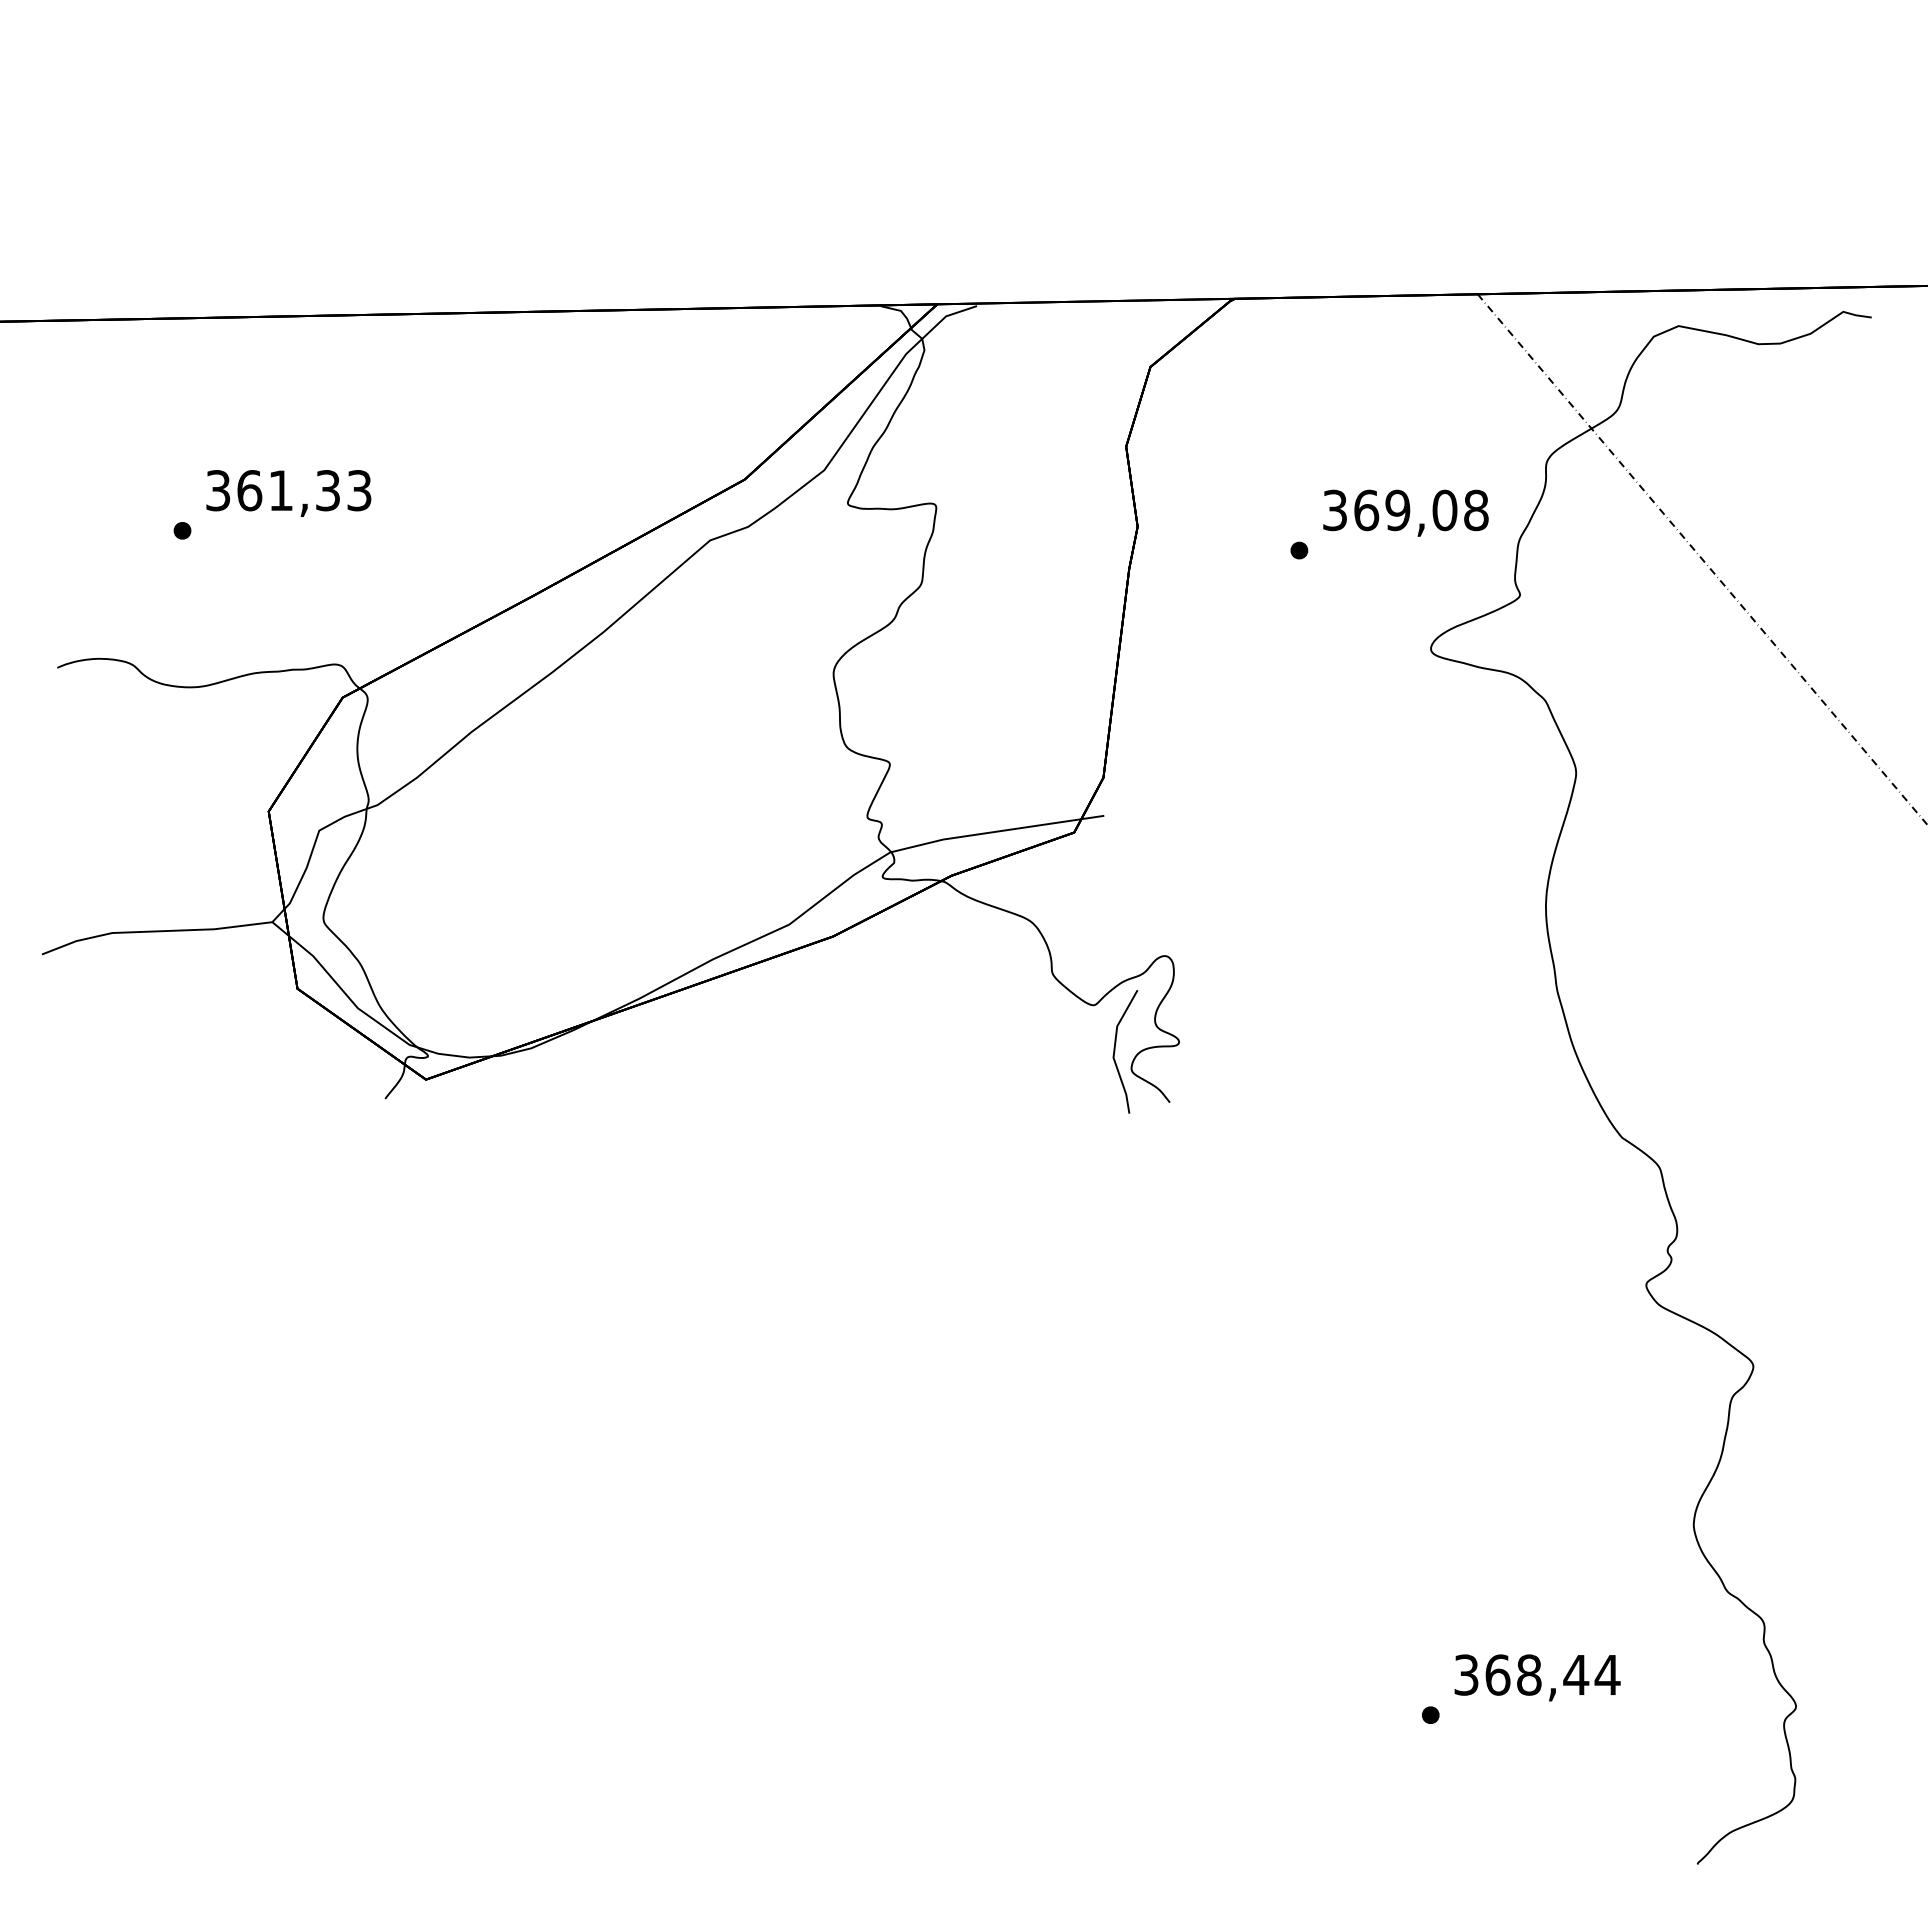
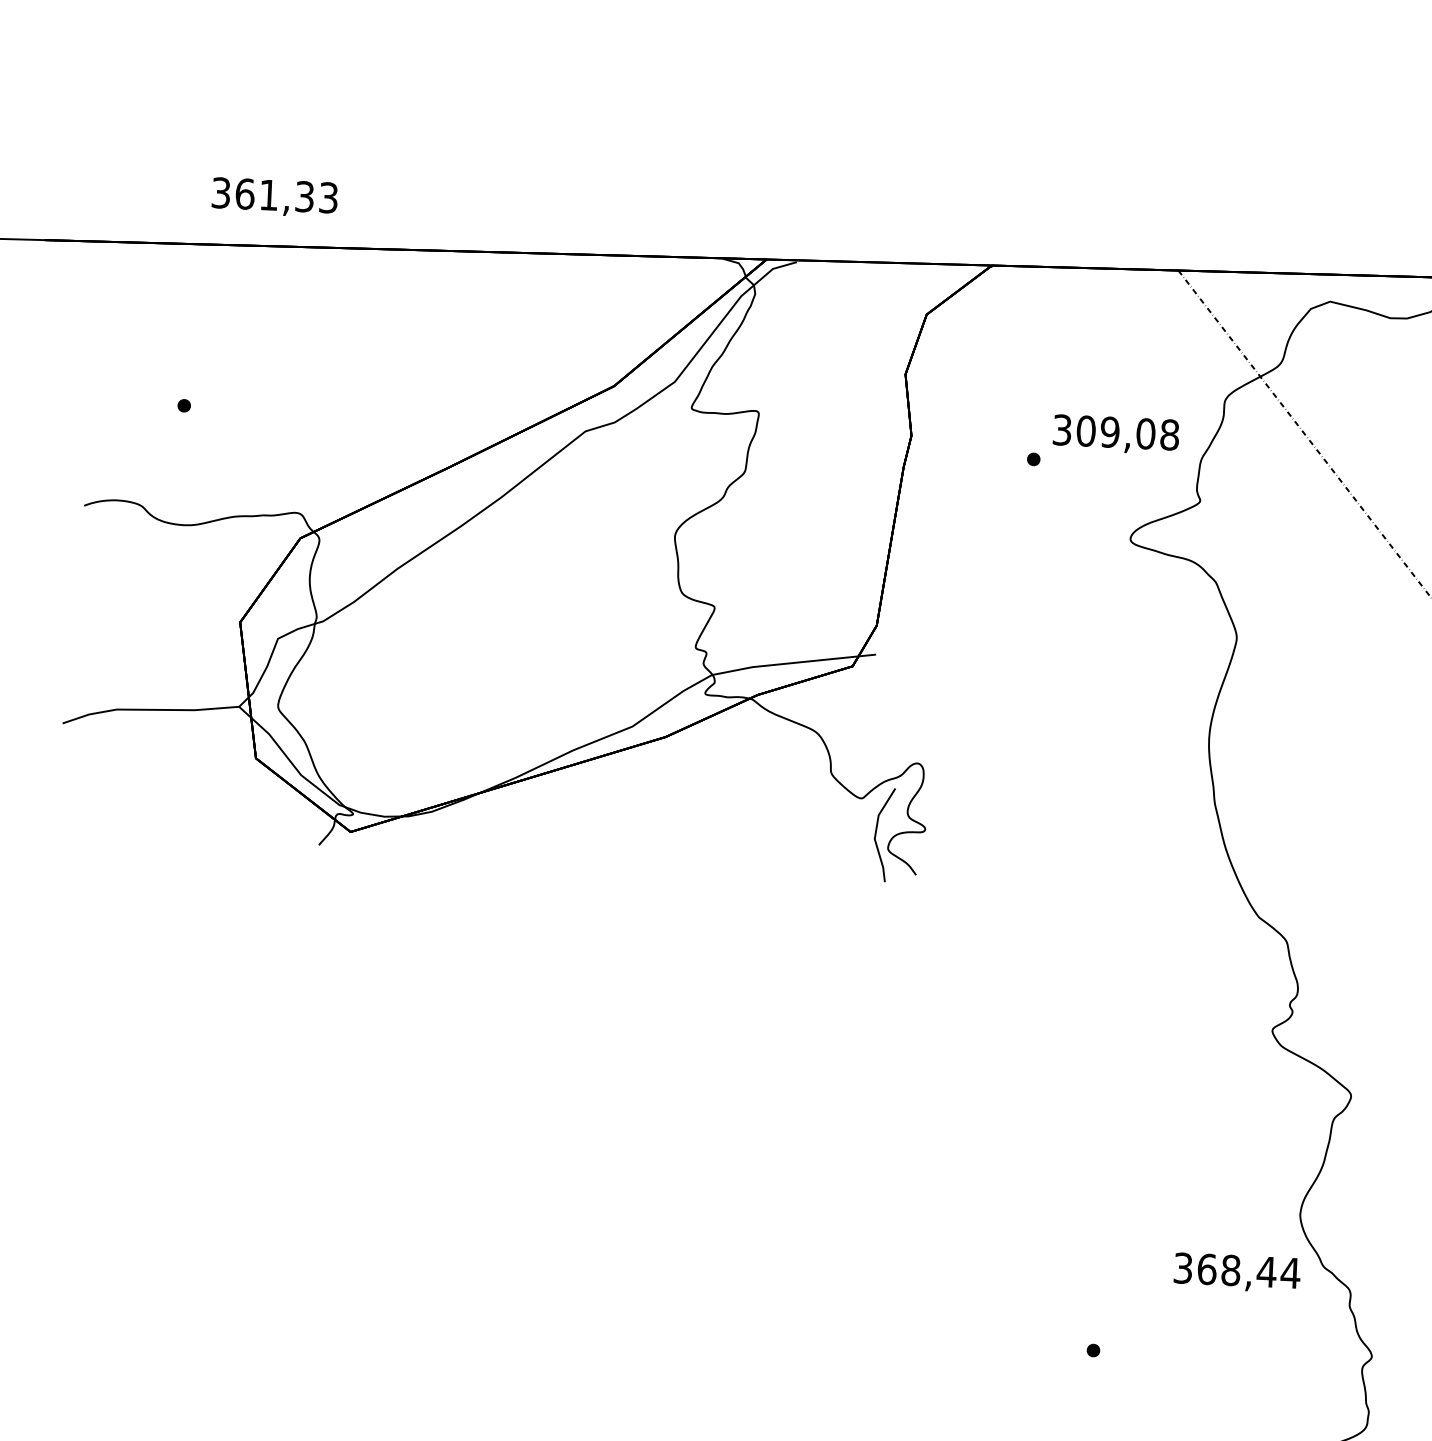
text: (288, 493) -> (274, 197), moved
text: (1366, 509) -> (1086, 430), 369,08 -> 309,08
text: (1537, 1677) -> (1237, 1272), moved

